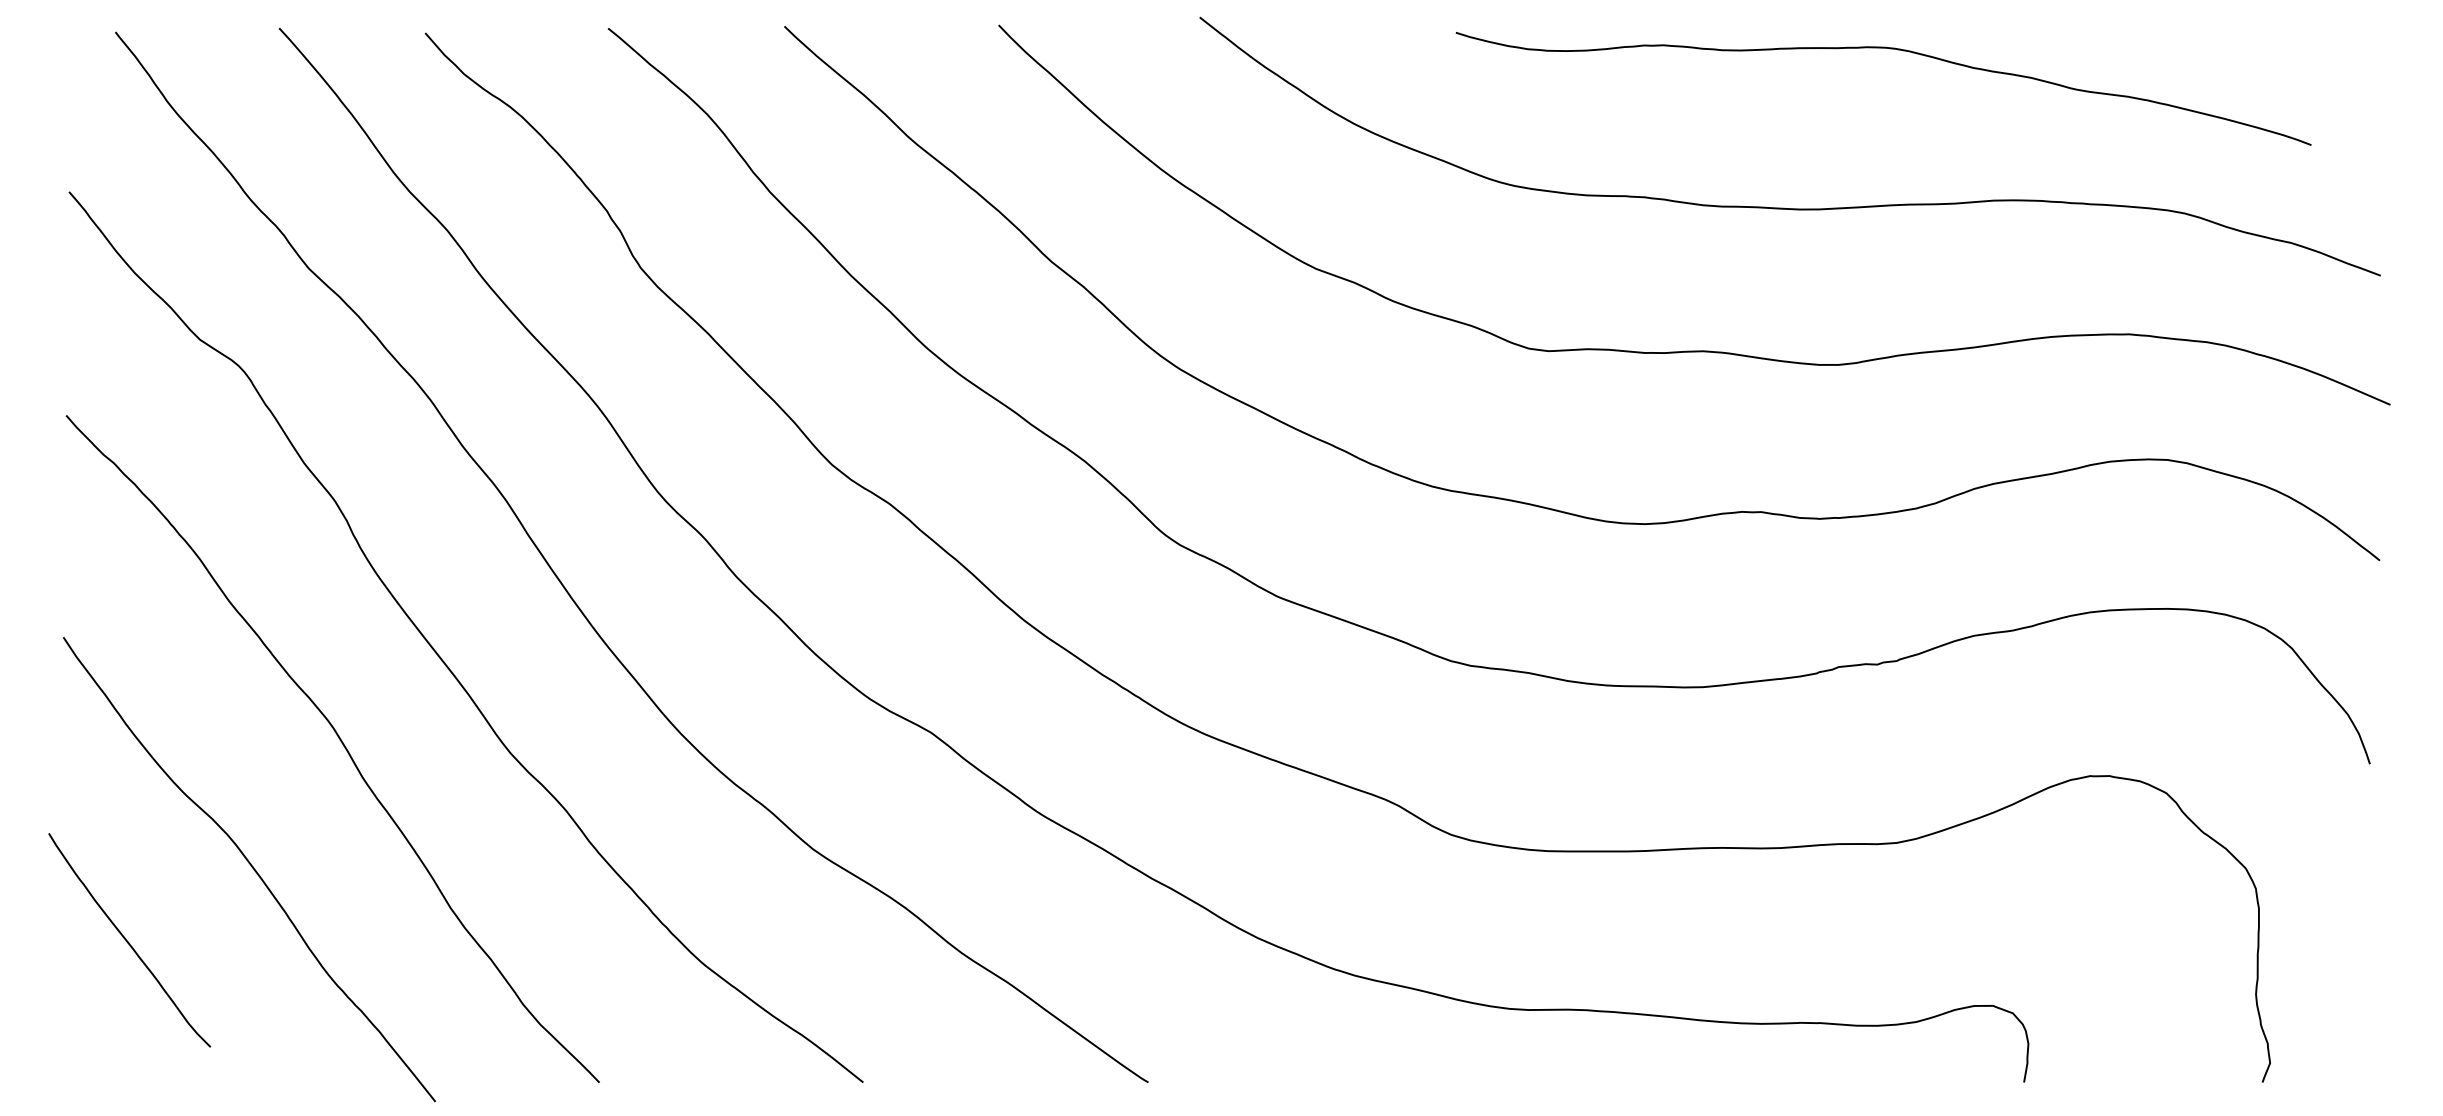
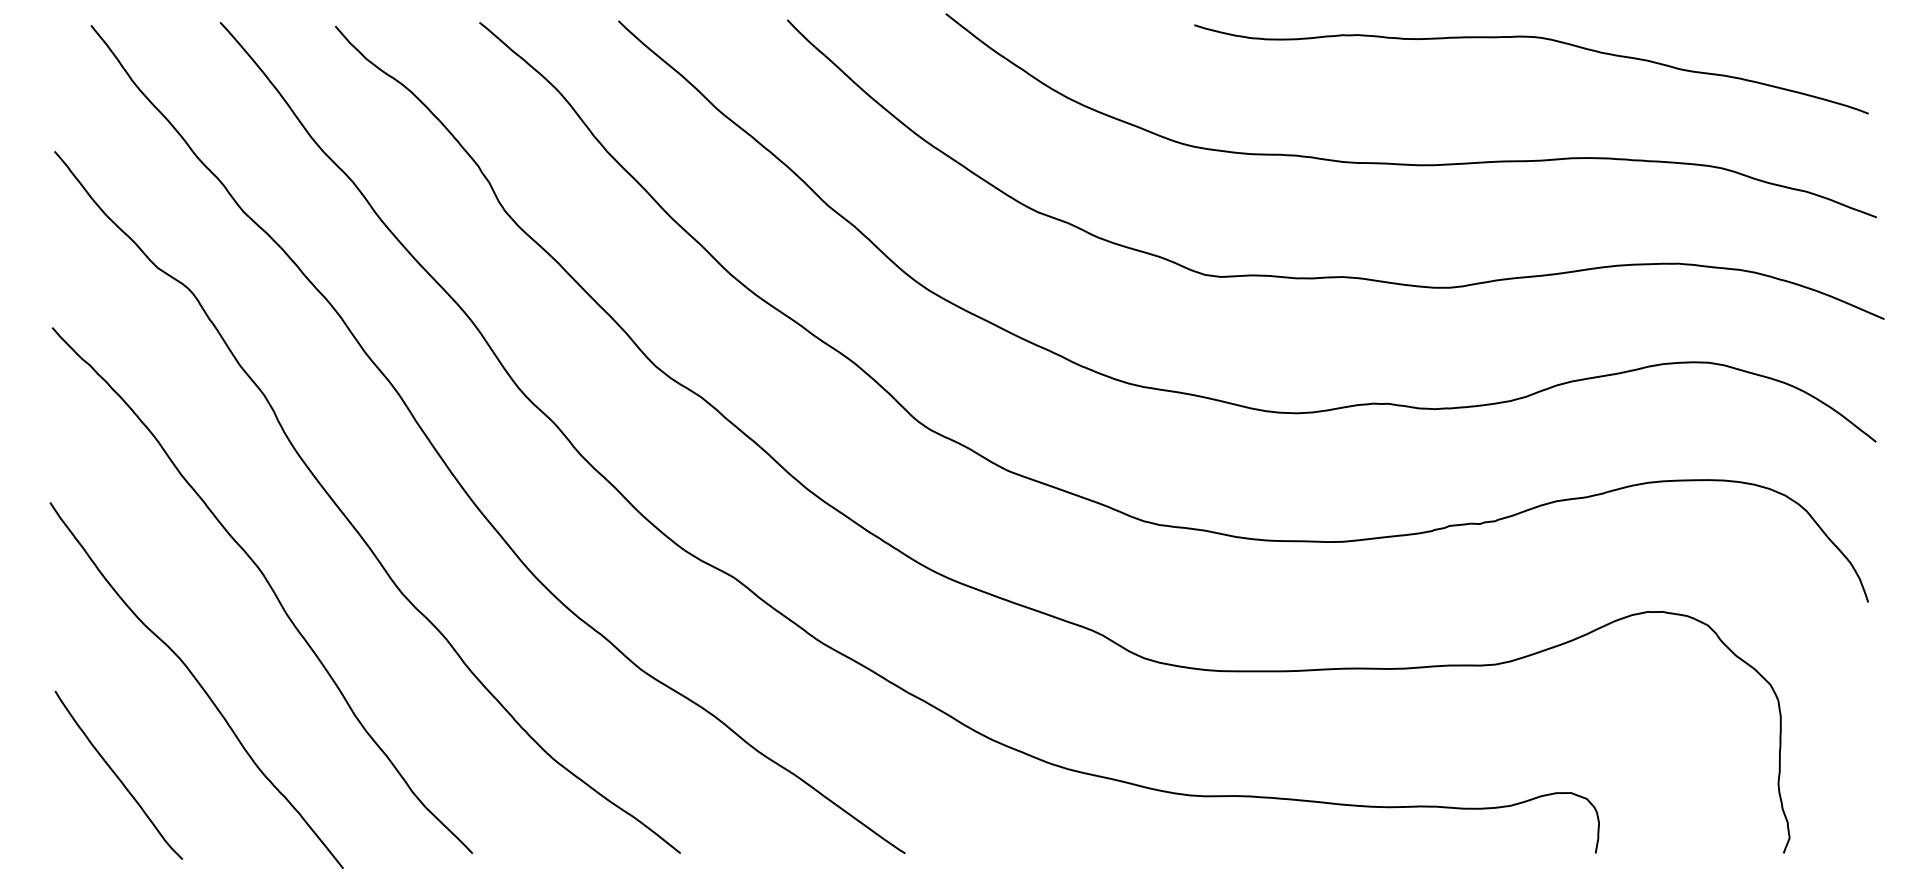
curve: (1889, 49) -> (1536, 38), moved
curve: (128, 941) -> (117, 776), moved

